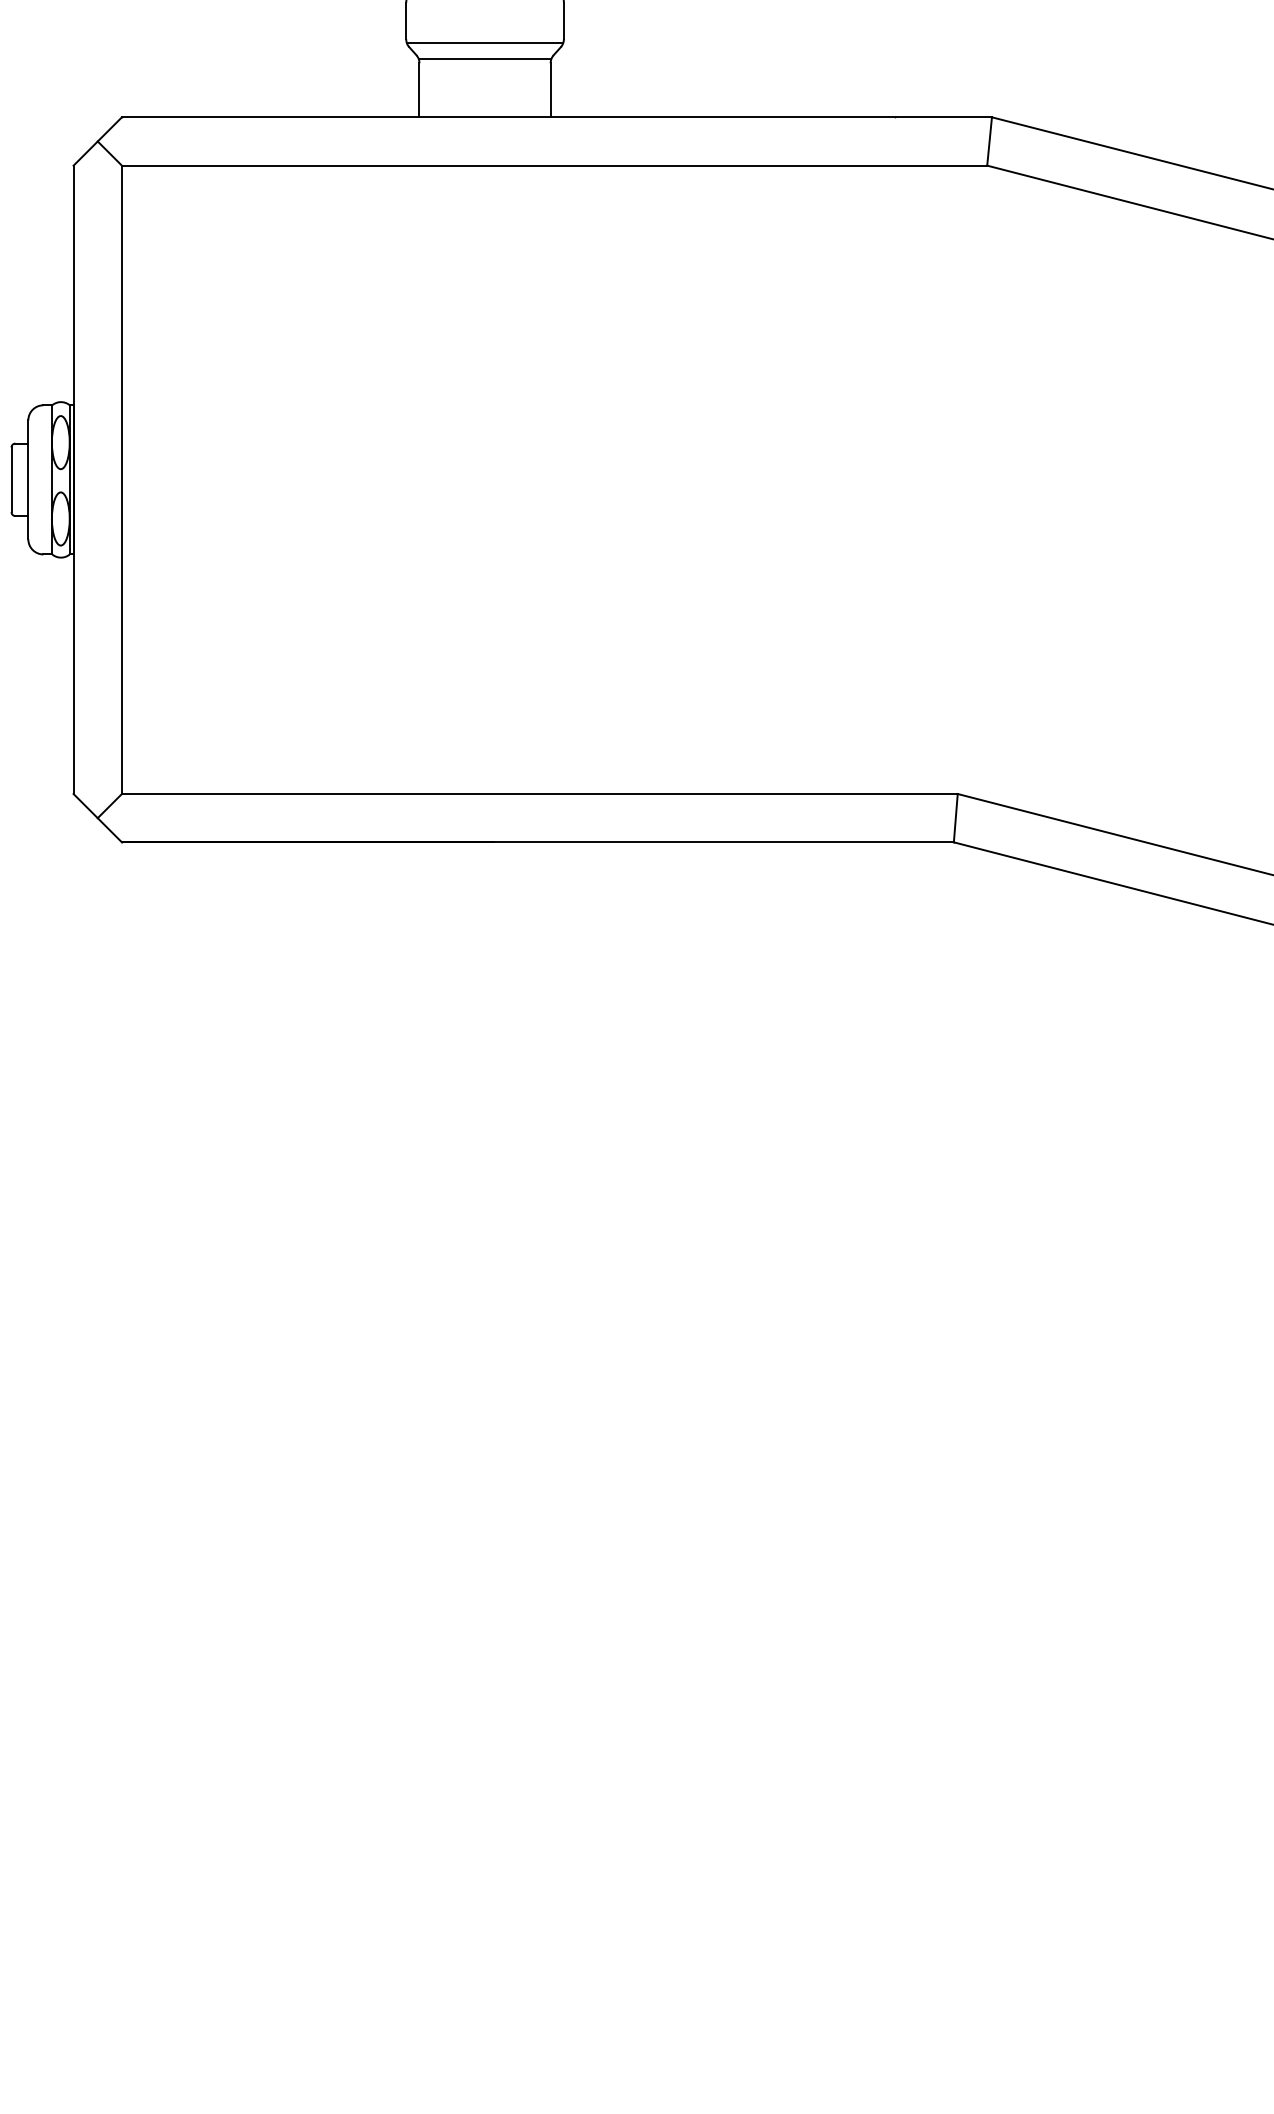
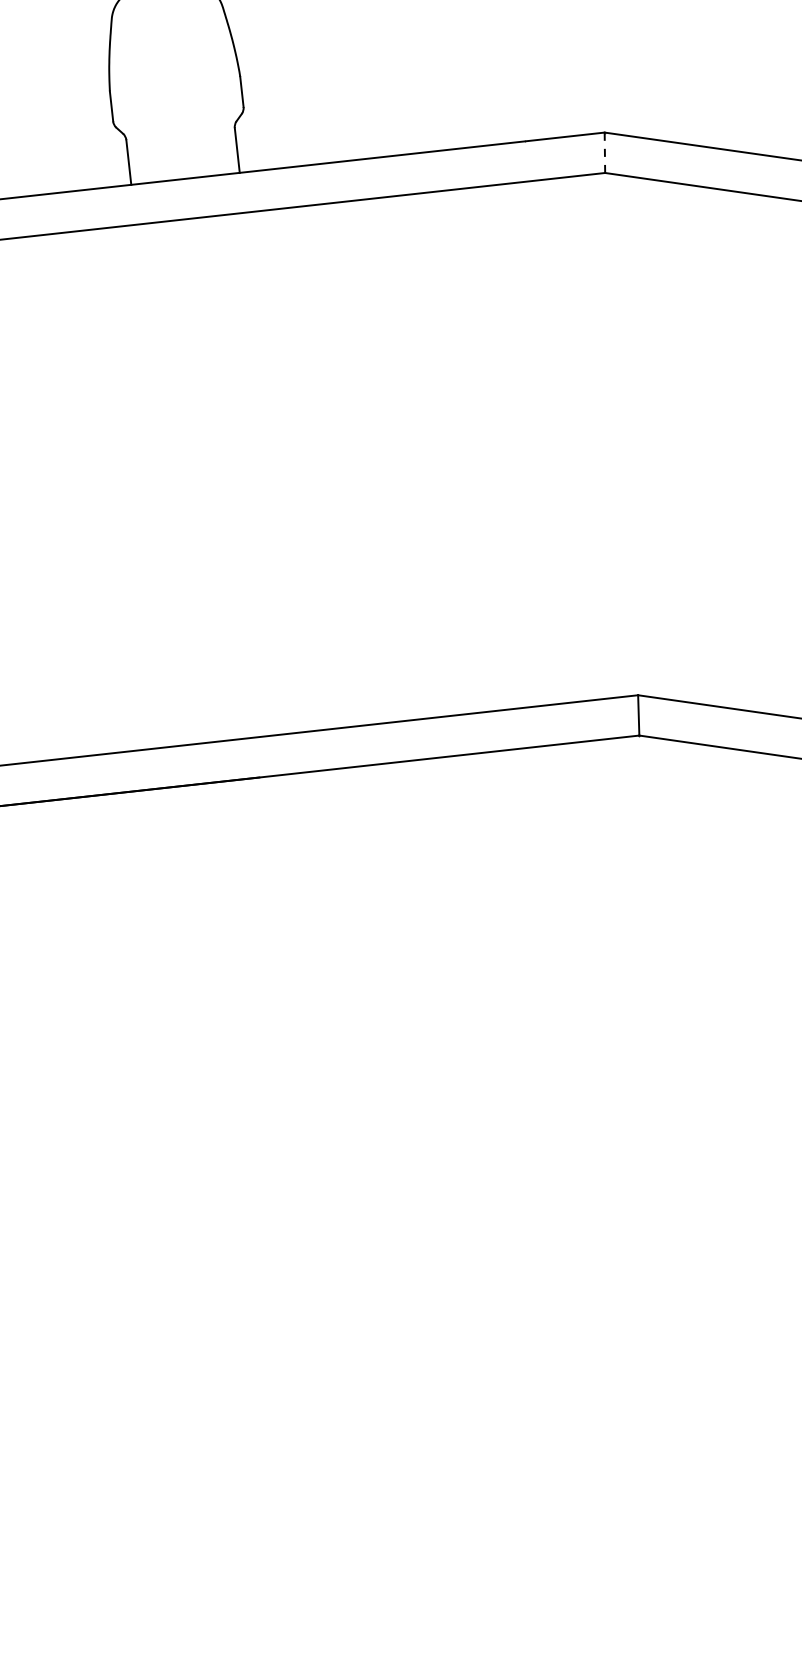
line: (485, 43) -> (179, 117), removed
line: (484, 59) -> (179, 131), removed
line: (989, 141) -> (604, 152), solid -> dashed

